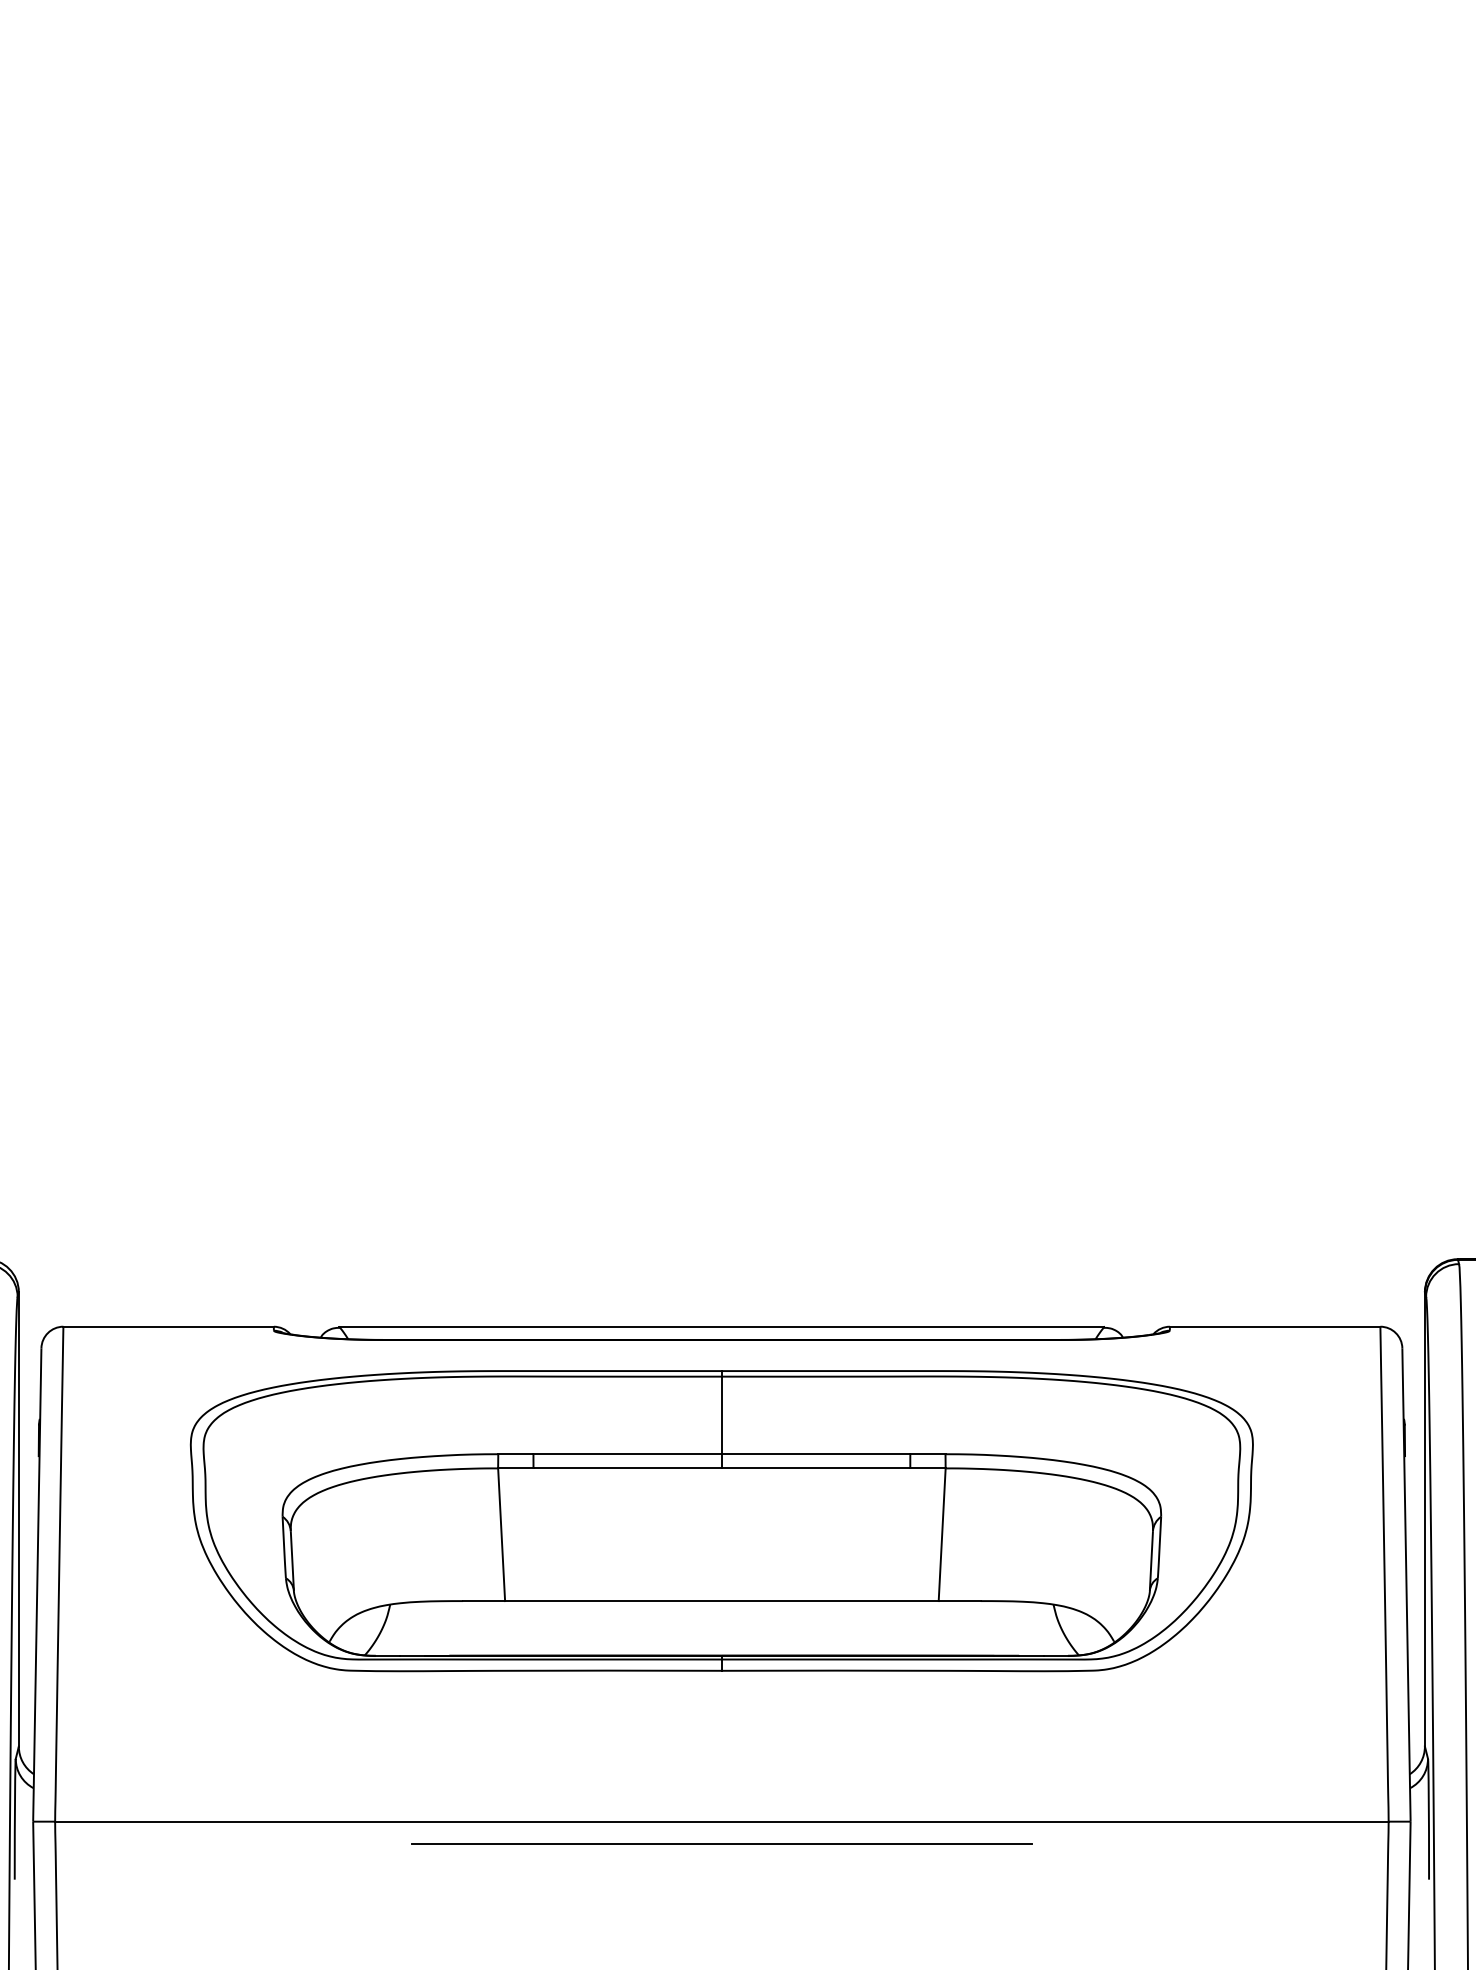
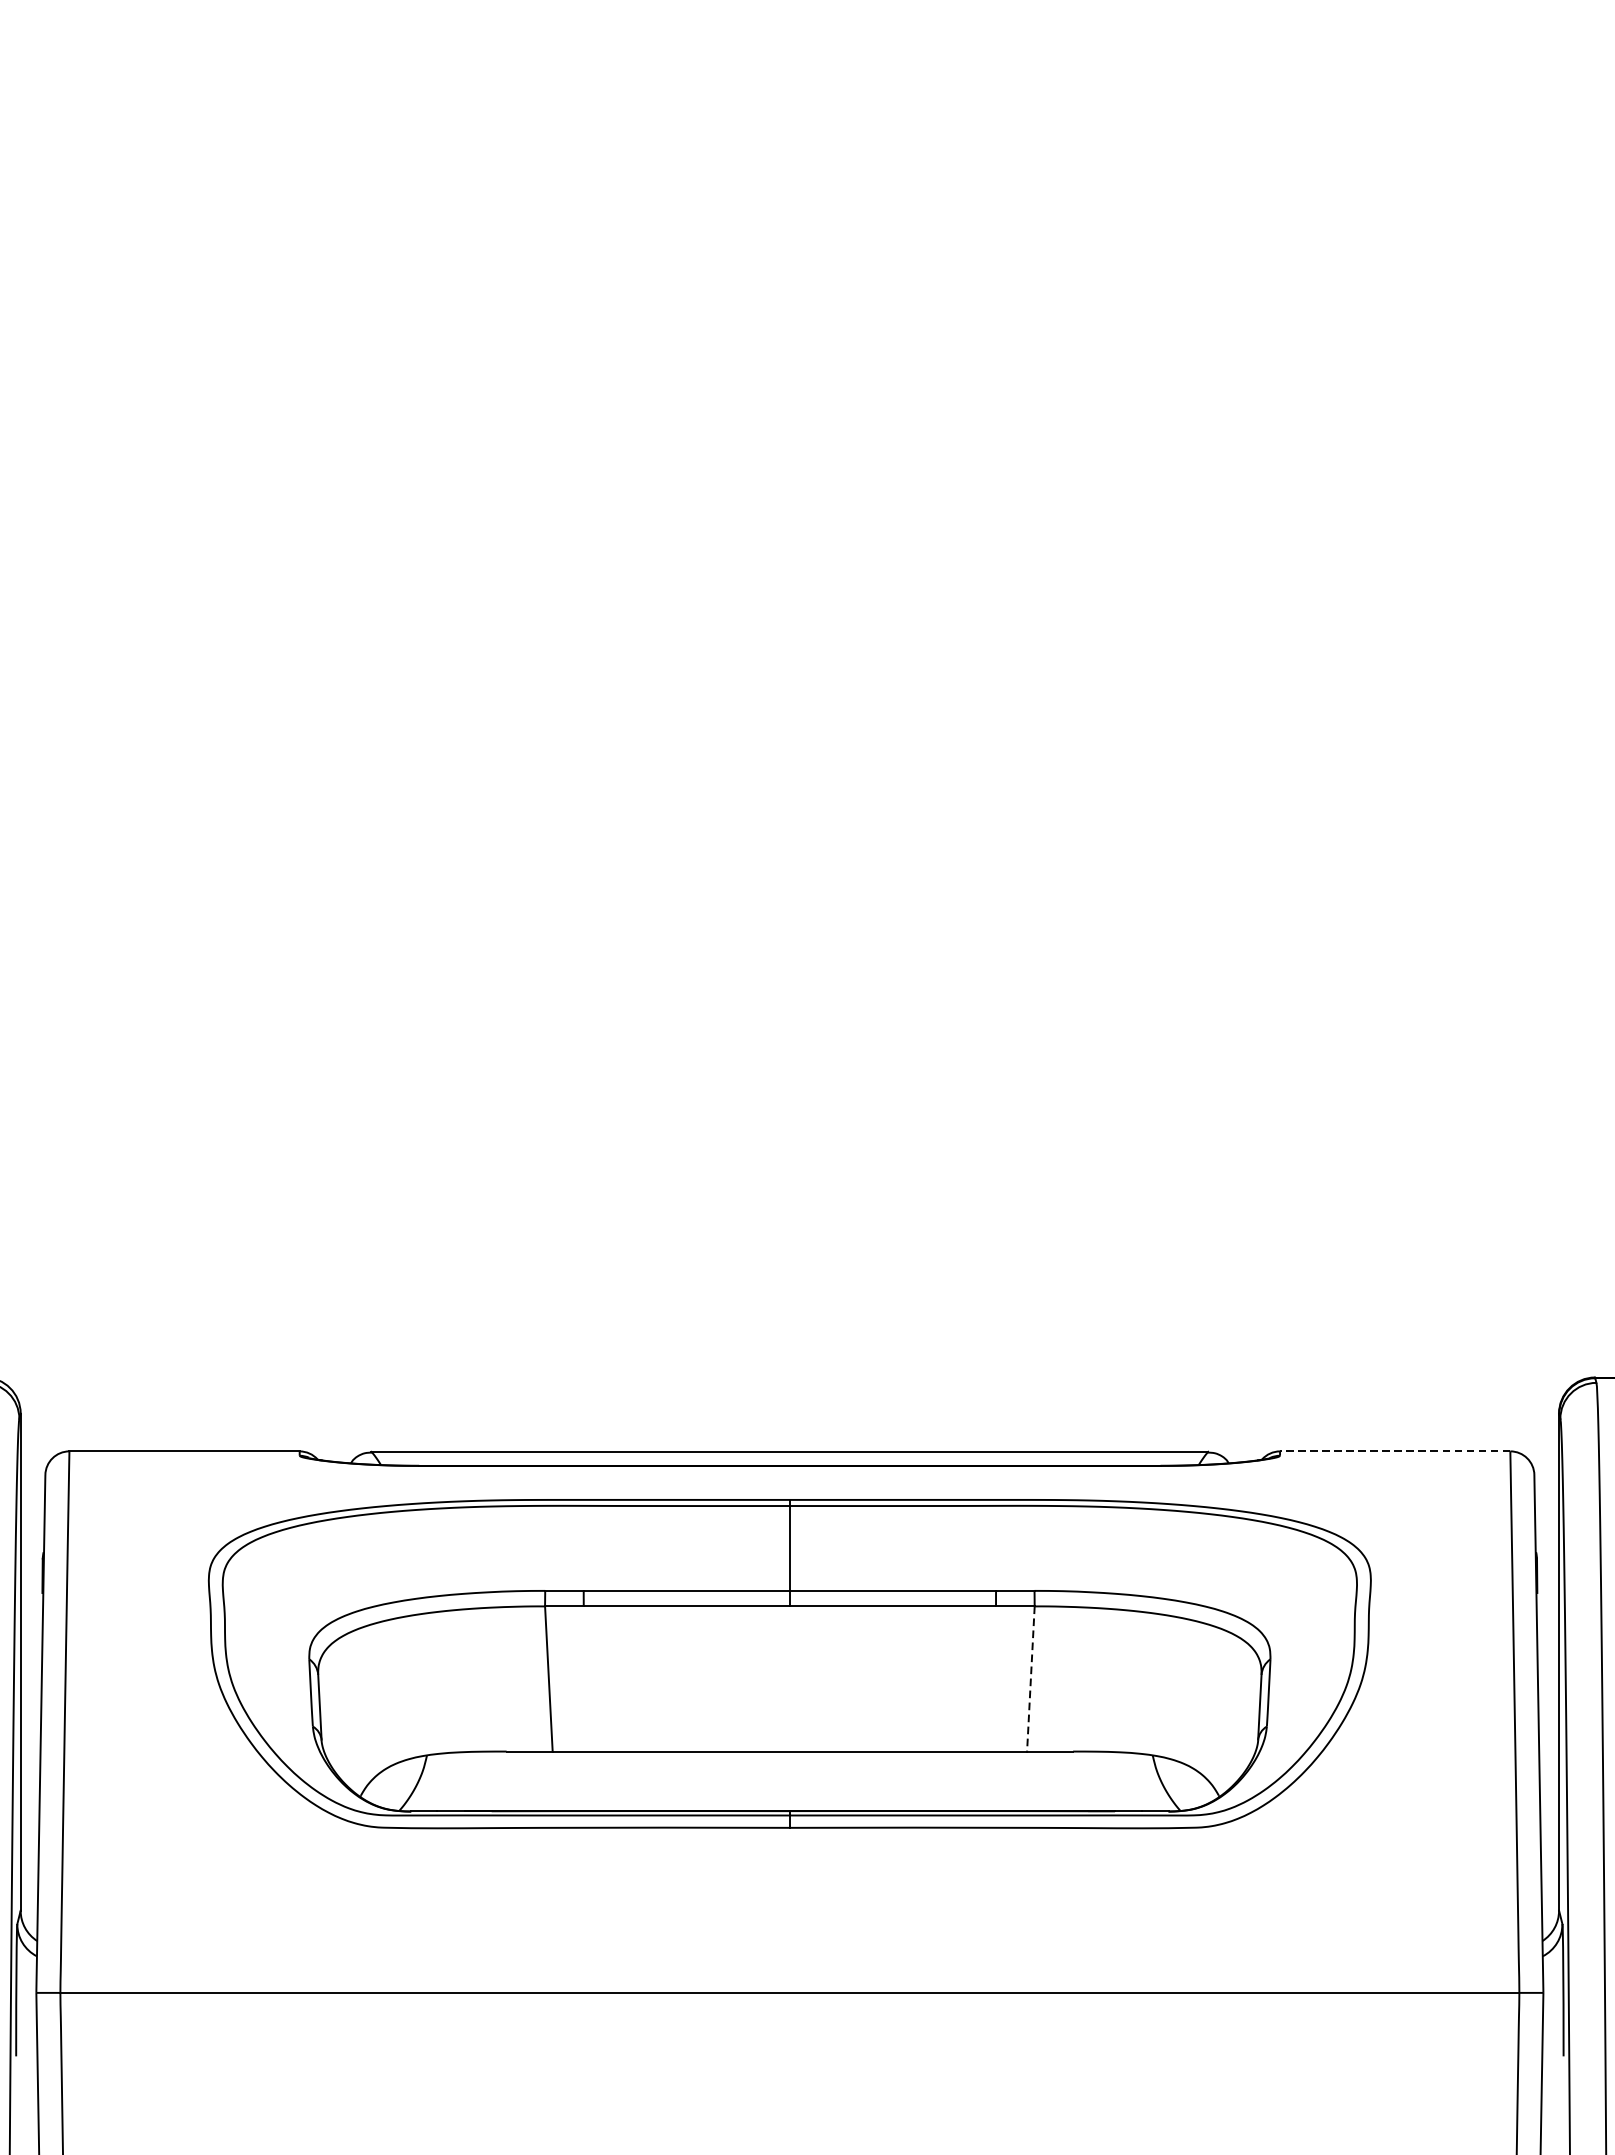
line: (1274, 1326) -> (1394, 1451), solid -> dashed
line: (942, 1535) -> (1031, 1679), solid -> dashed
line: (721, 1843) -> (789, 2016), removed

